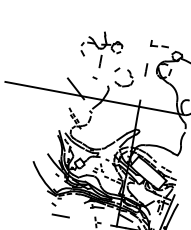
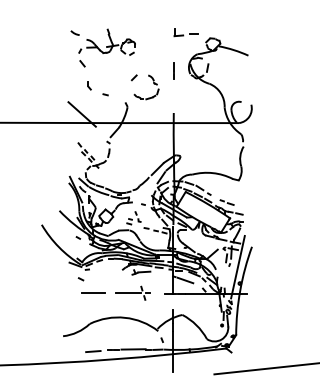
arc: (81, 30) -> (74, 32), added
line: (100, 61) -> (108, 70), removed
part: (84, 69) -> (89, 85), added
line: (85, 220) -> (128, 293), added

